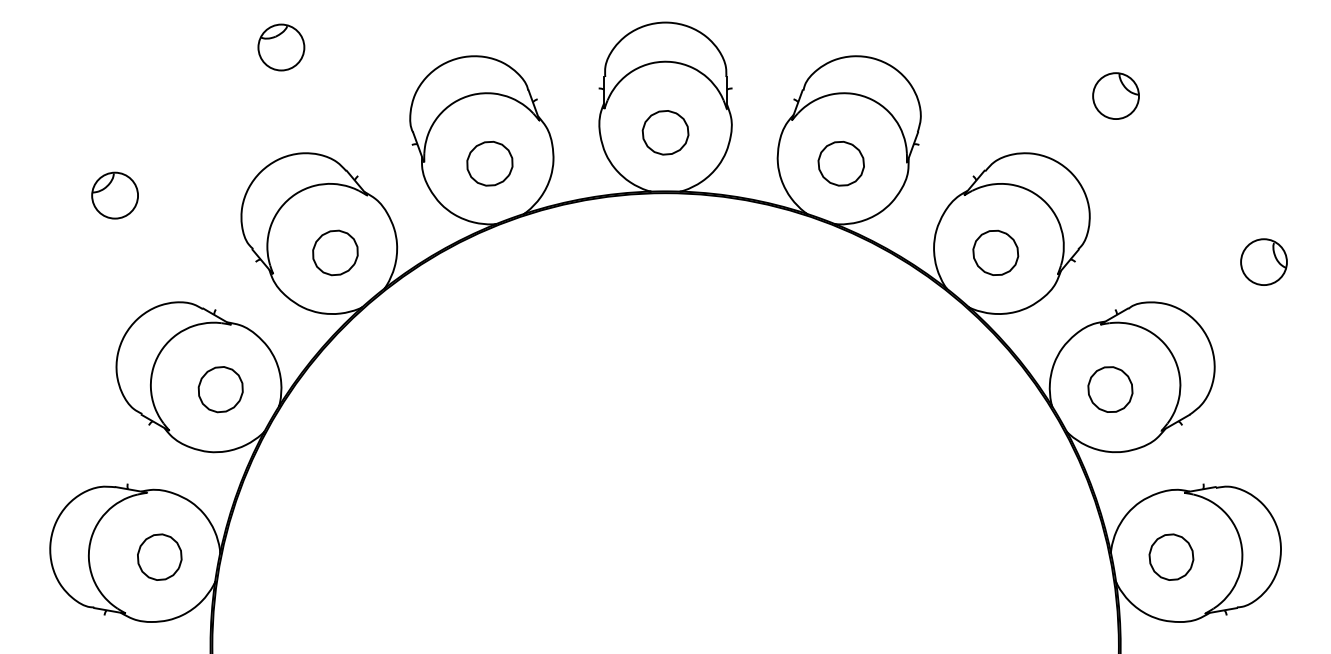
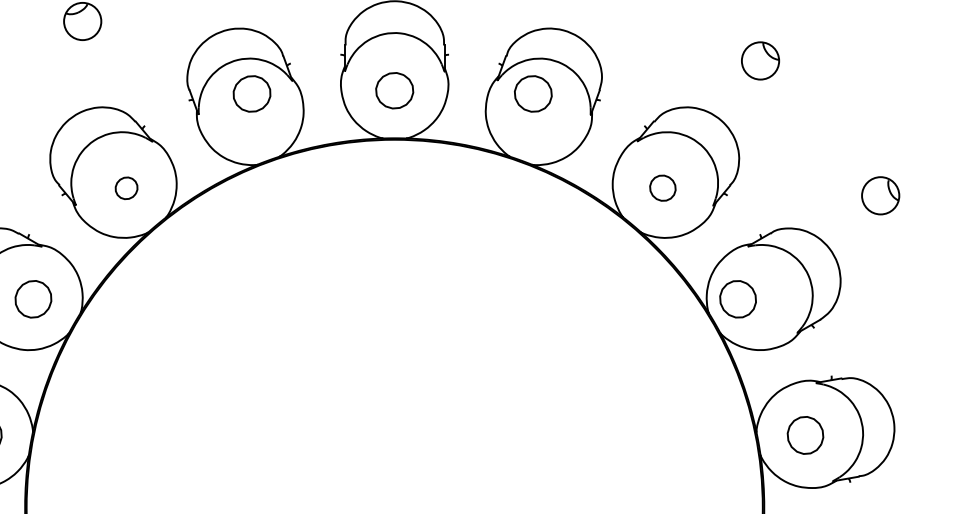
part: (489, 163) -> (251, 93), moved
part: (840, 163) -> (532, 93), moved
part: (335, 252) -> (126, 187), size x0.6
part: (995, 252) -> (662, 187), size x0.7
part: (1110, 389) -> (738, 299), moved

